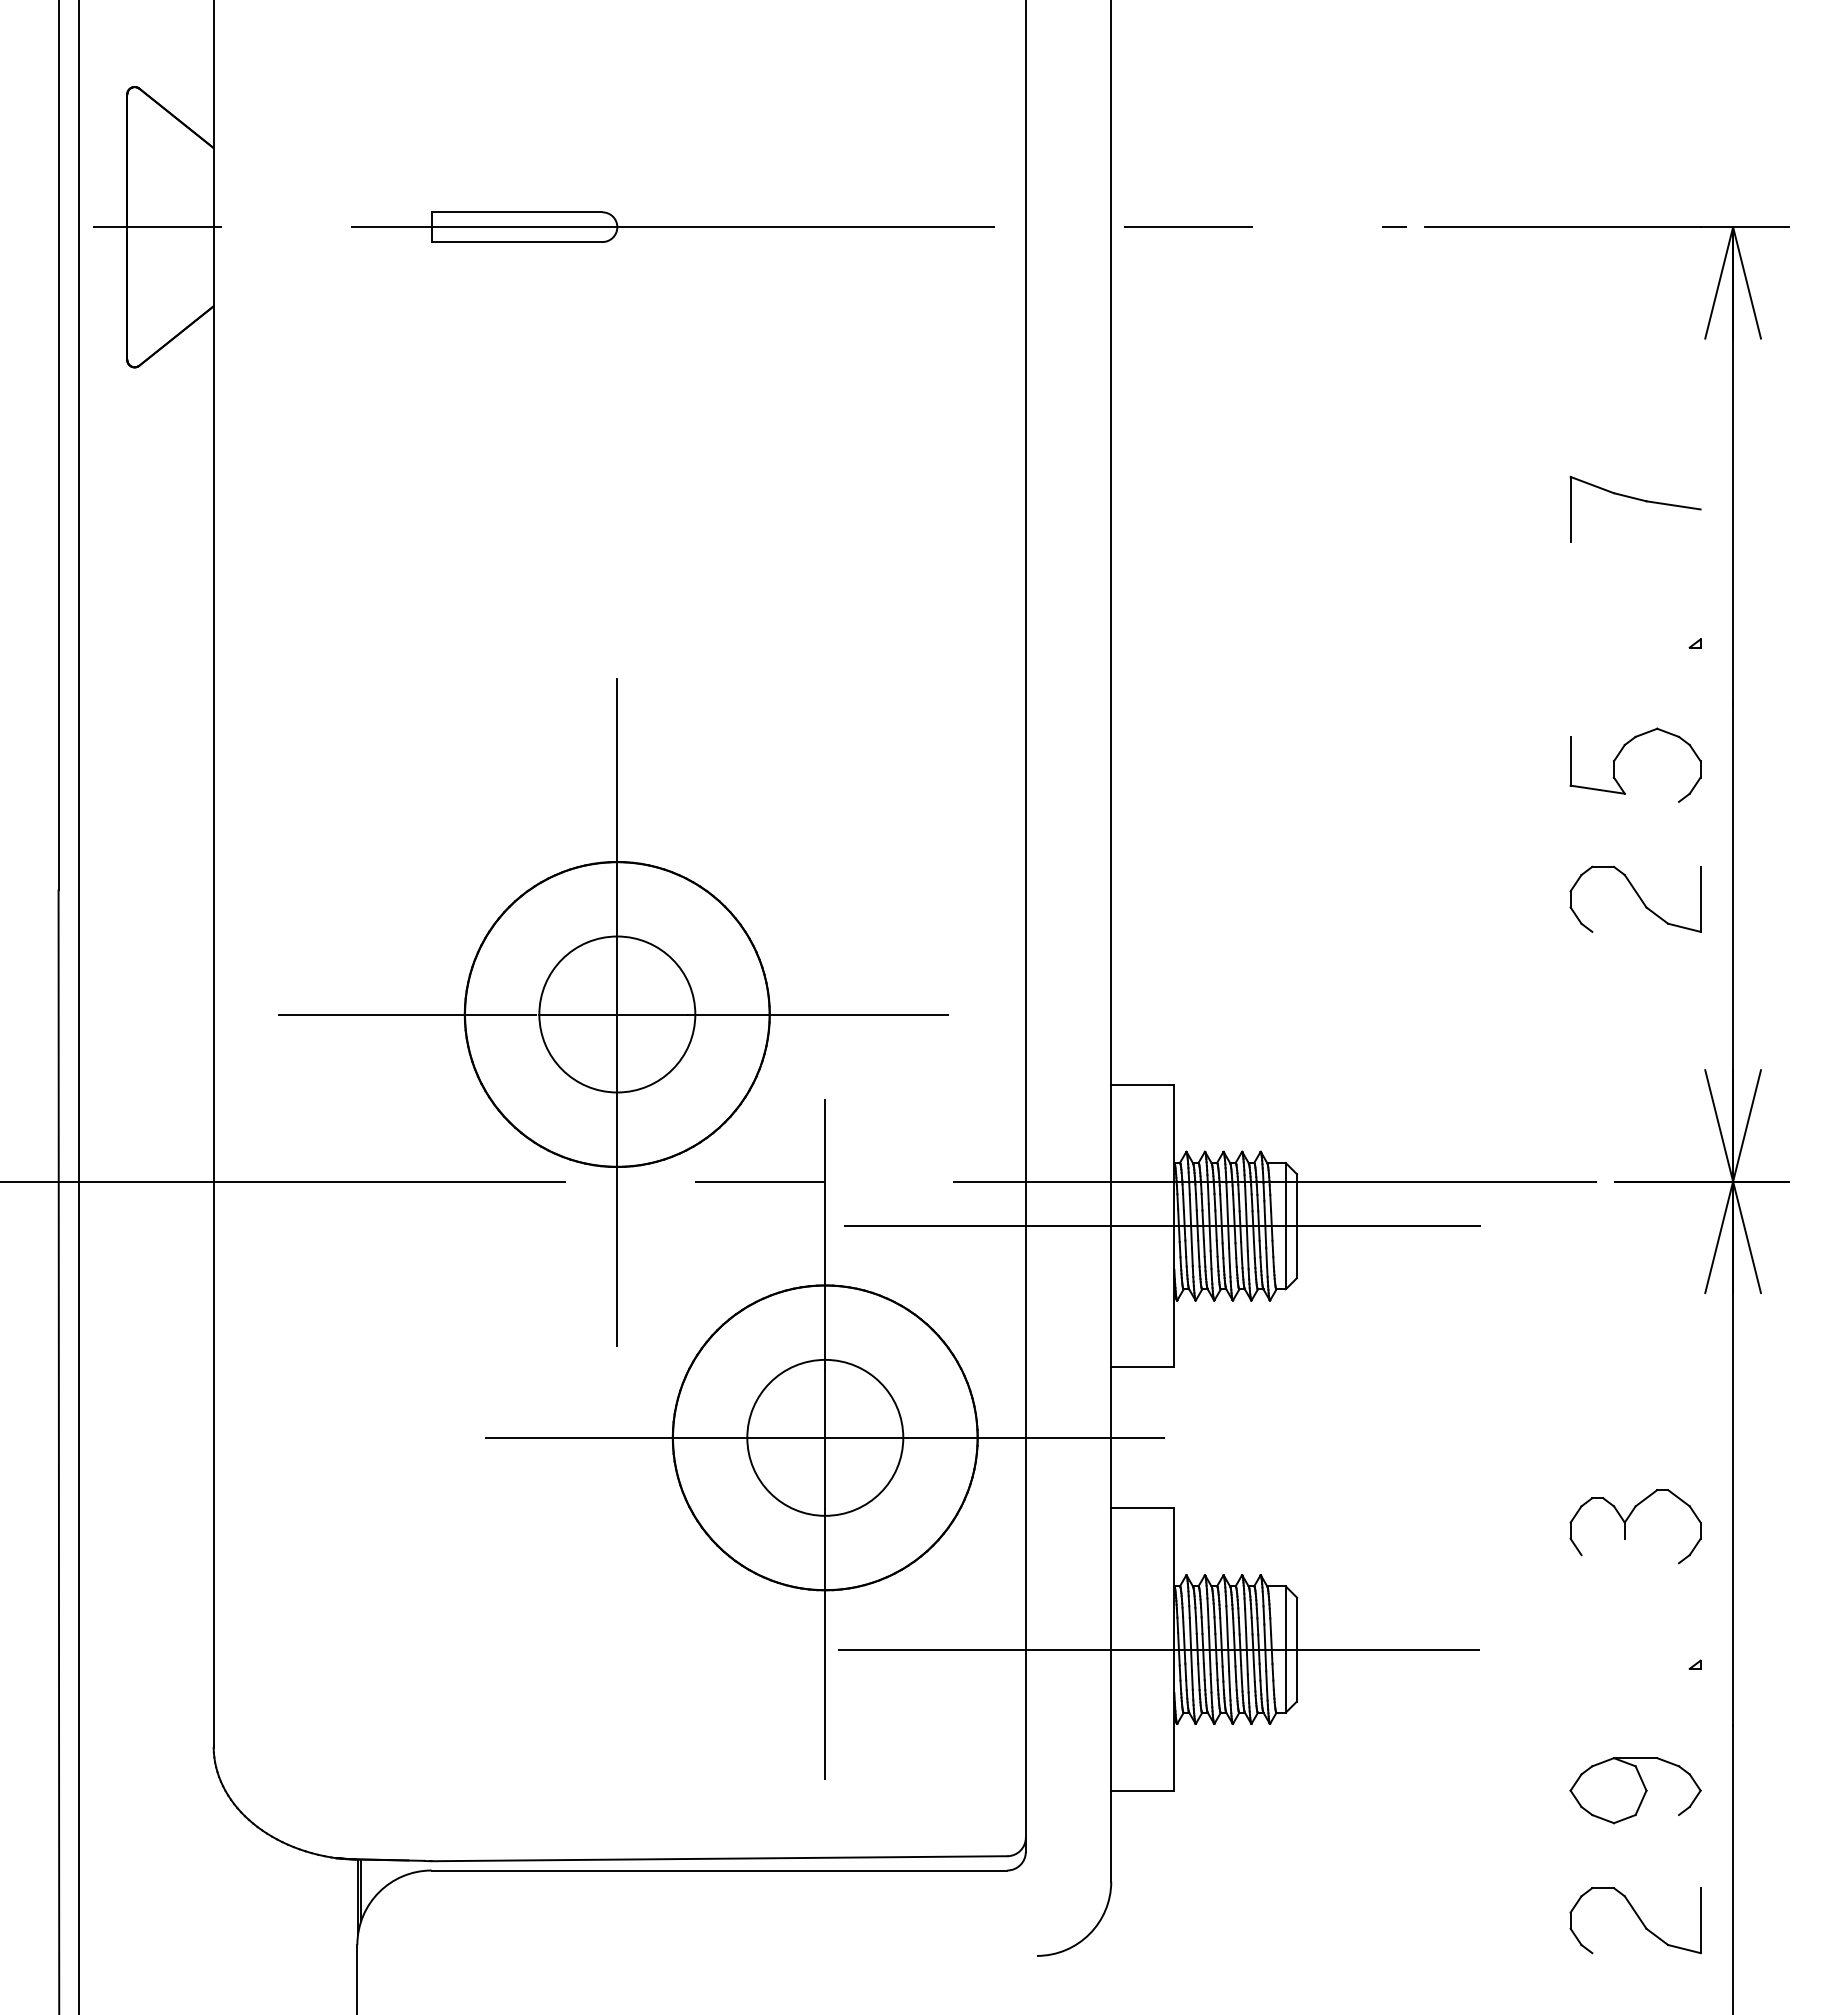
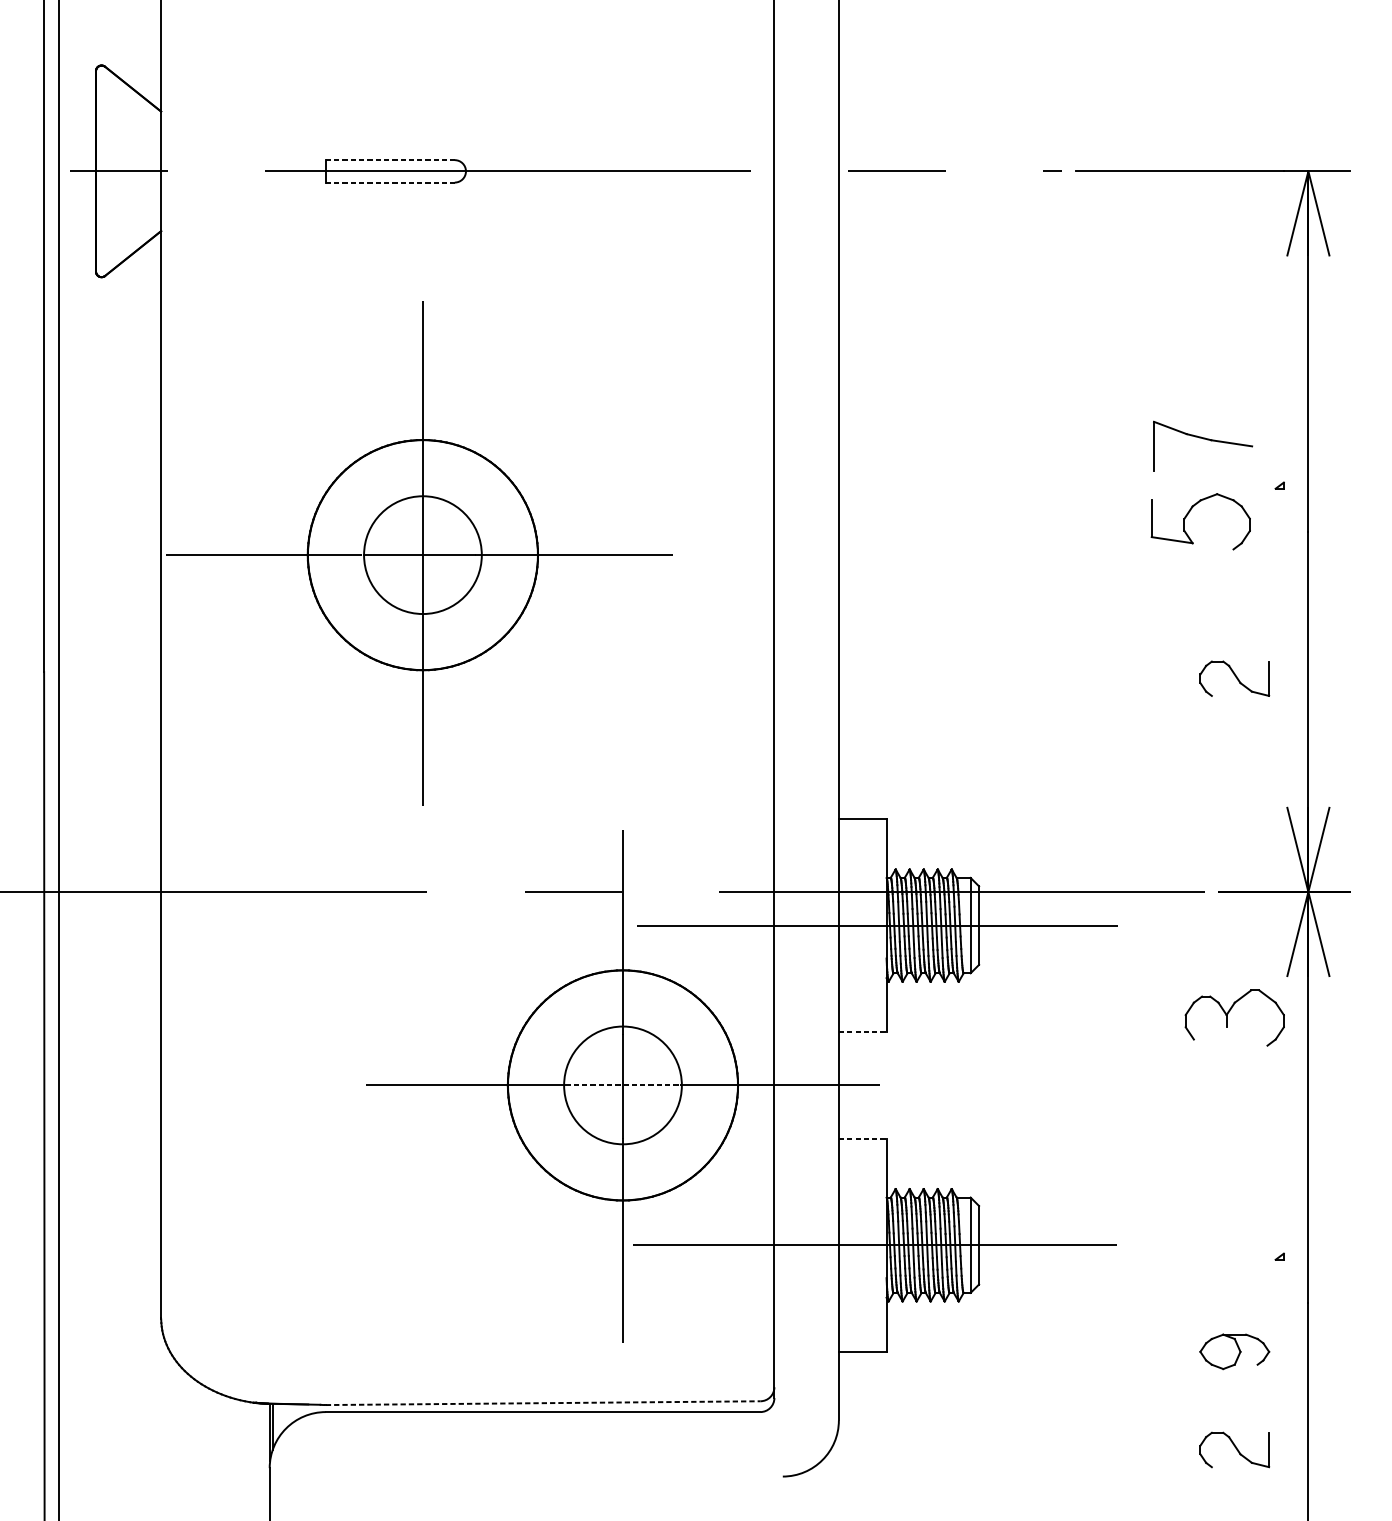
line: (517, 212) -> (390, 160), solid -> dashed
line: (517, 242) -> (390, 182), solid -> dashed
part: (1638, 500) -> (1205, 439), moved
part: (1620, 753) -> (1189, 512), moved
part: (1635, 898) -> (1234, 678), size x0.7
part: (613, 1012) -> (420, 553), moved
line: (1142, 1367) -> (862, 1032), solid -> dashed
line: (824, 1437) -> (622, 1085), solid -> dashed
line: (1142, 1508) -> (862, 1138), solid -> dashed
part: (1626, 1522) -> (1227, 1014), moved
part: (1635, 1790) -> (1234, 1351), size x0.7
line: (719, 1858) -> (543, 1403), solid -> dashed
part: (1635, 1920) -> (1234, 1449), size x0.7

